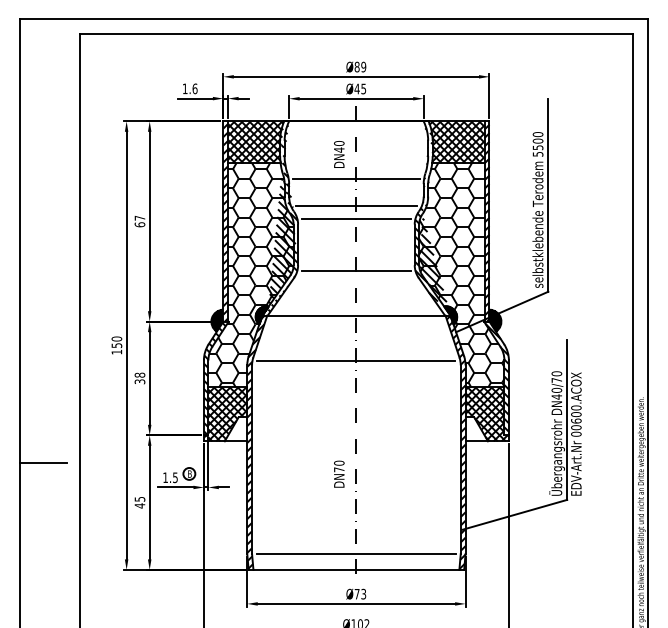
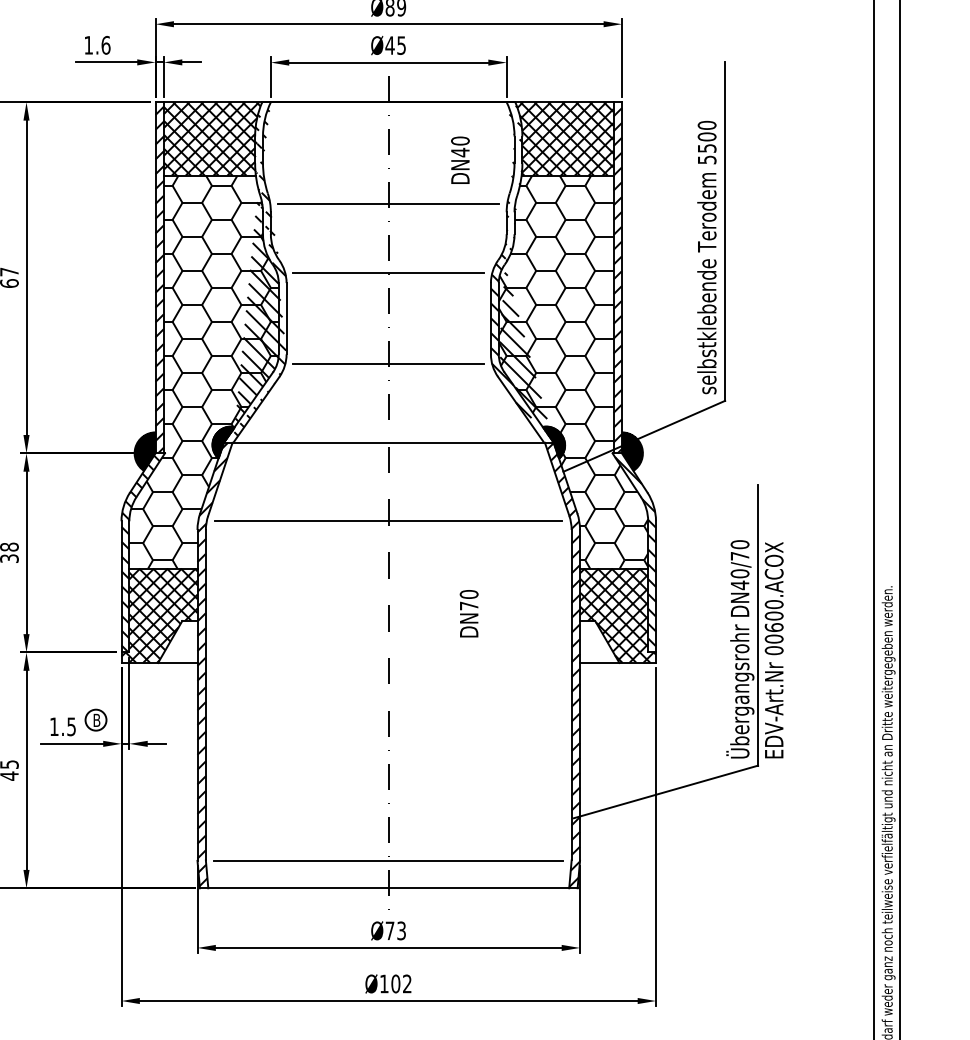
text: (339, 154) -> (460, 160), moved
line: (356, 205) -> (388, 249), removed
text: (339, 473) -> (469, 612), moved

